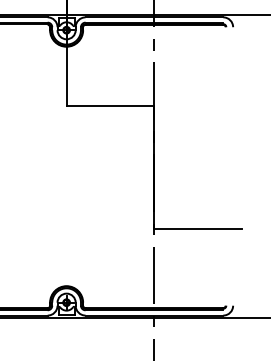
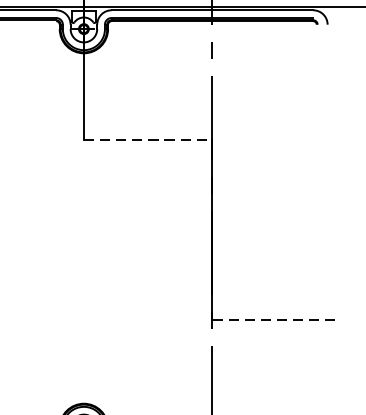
line: (110, 106) -> (148, 140), solid -> dashed
line: (198, 229) -> (276, 320), solid -> dashed

